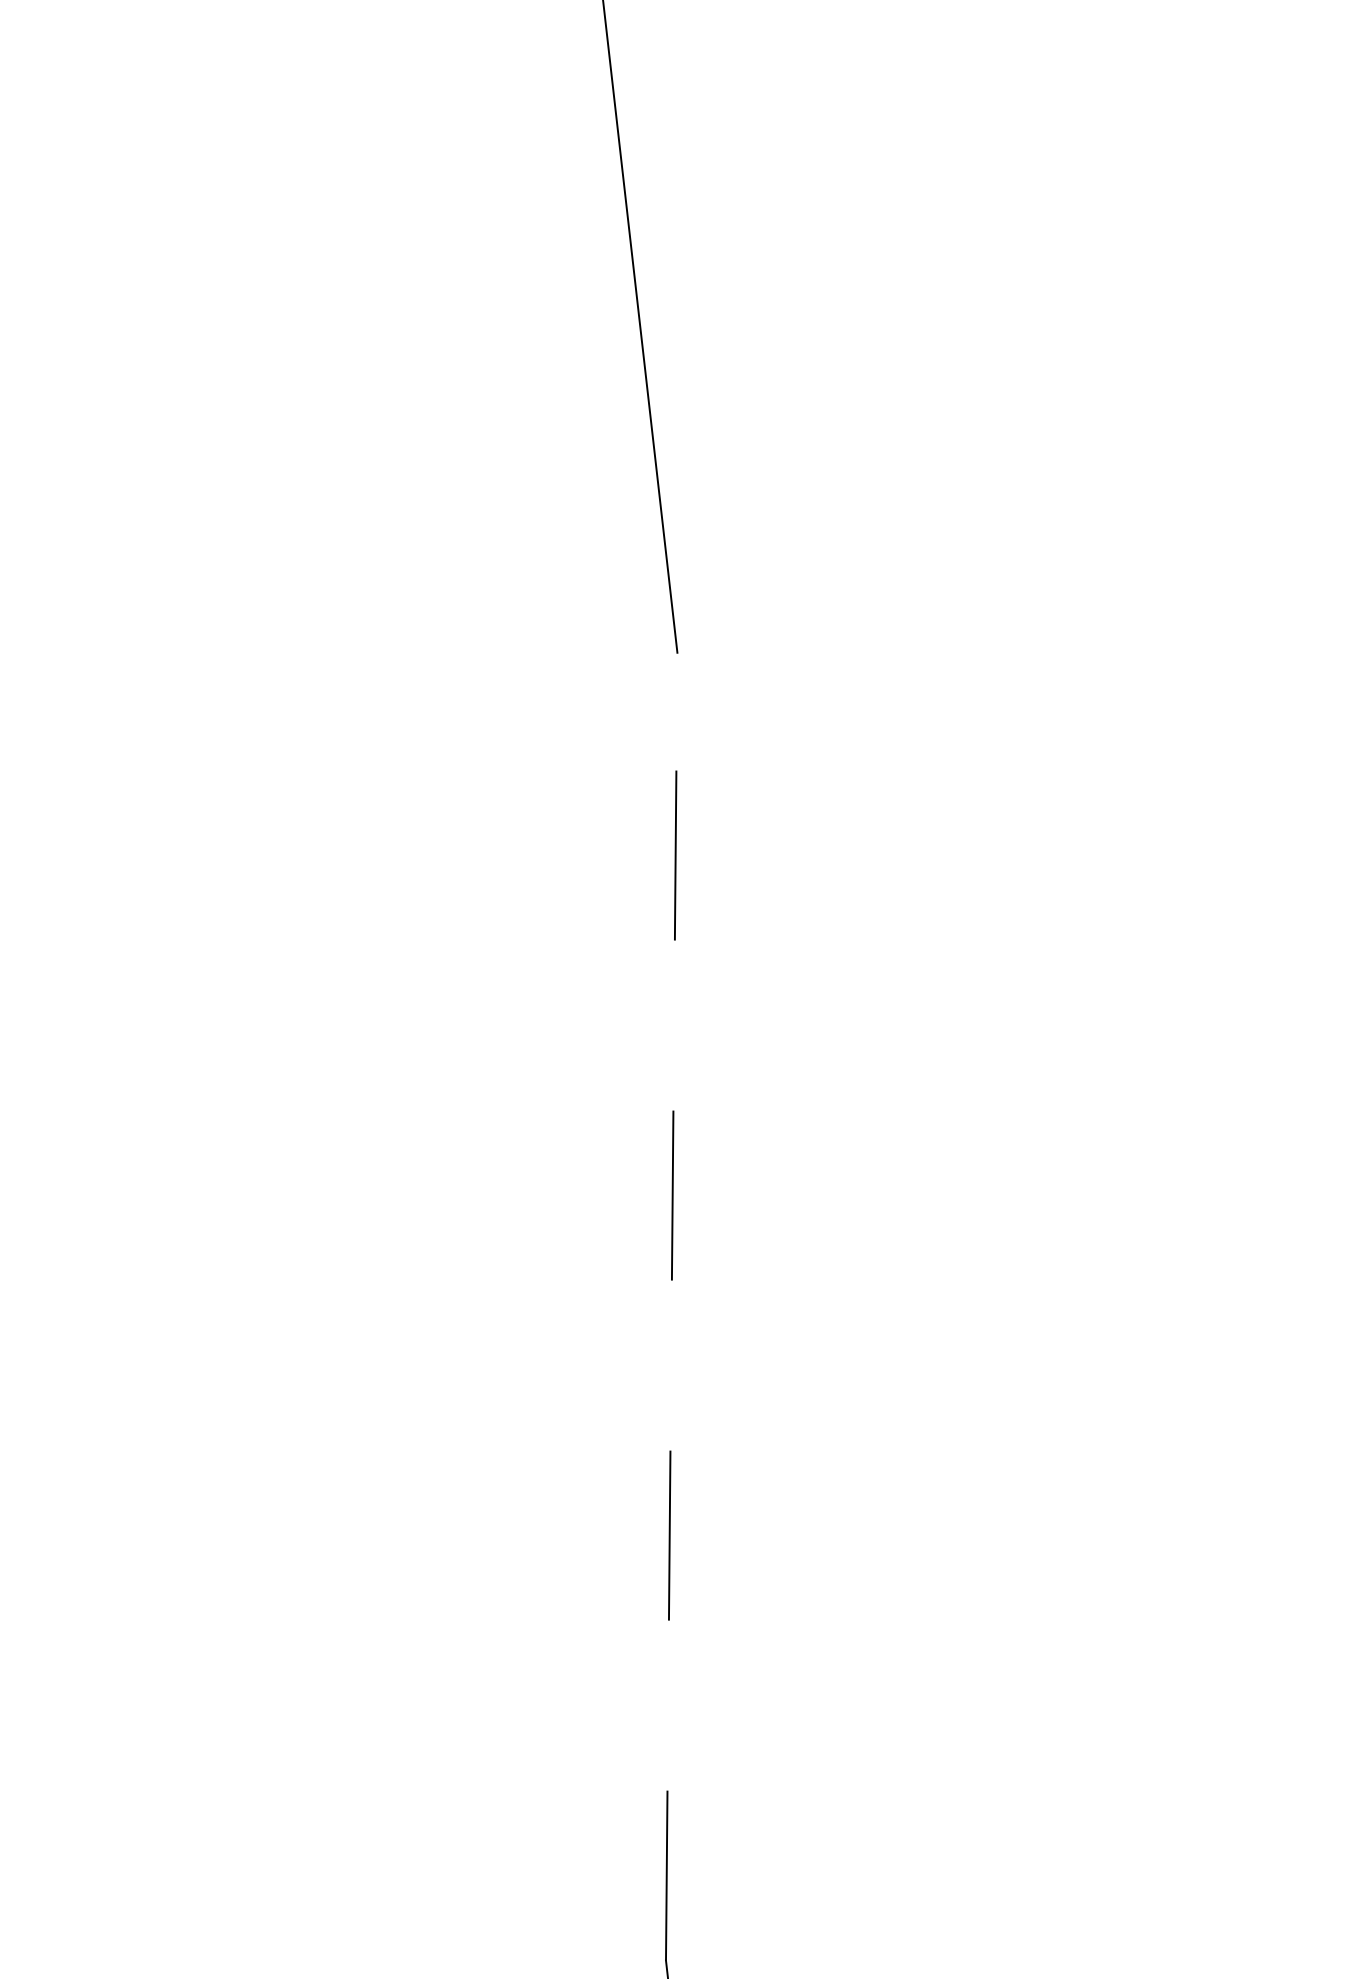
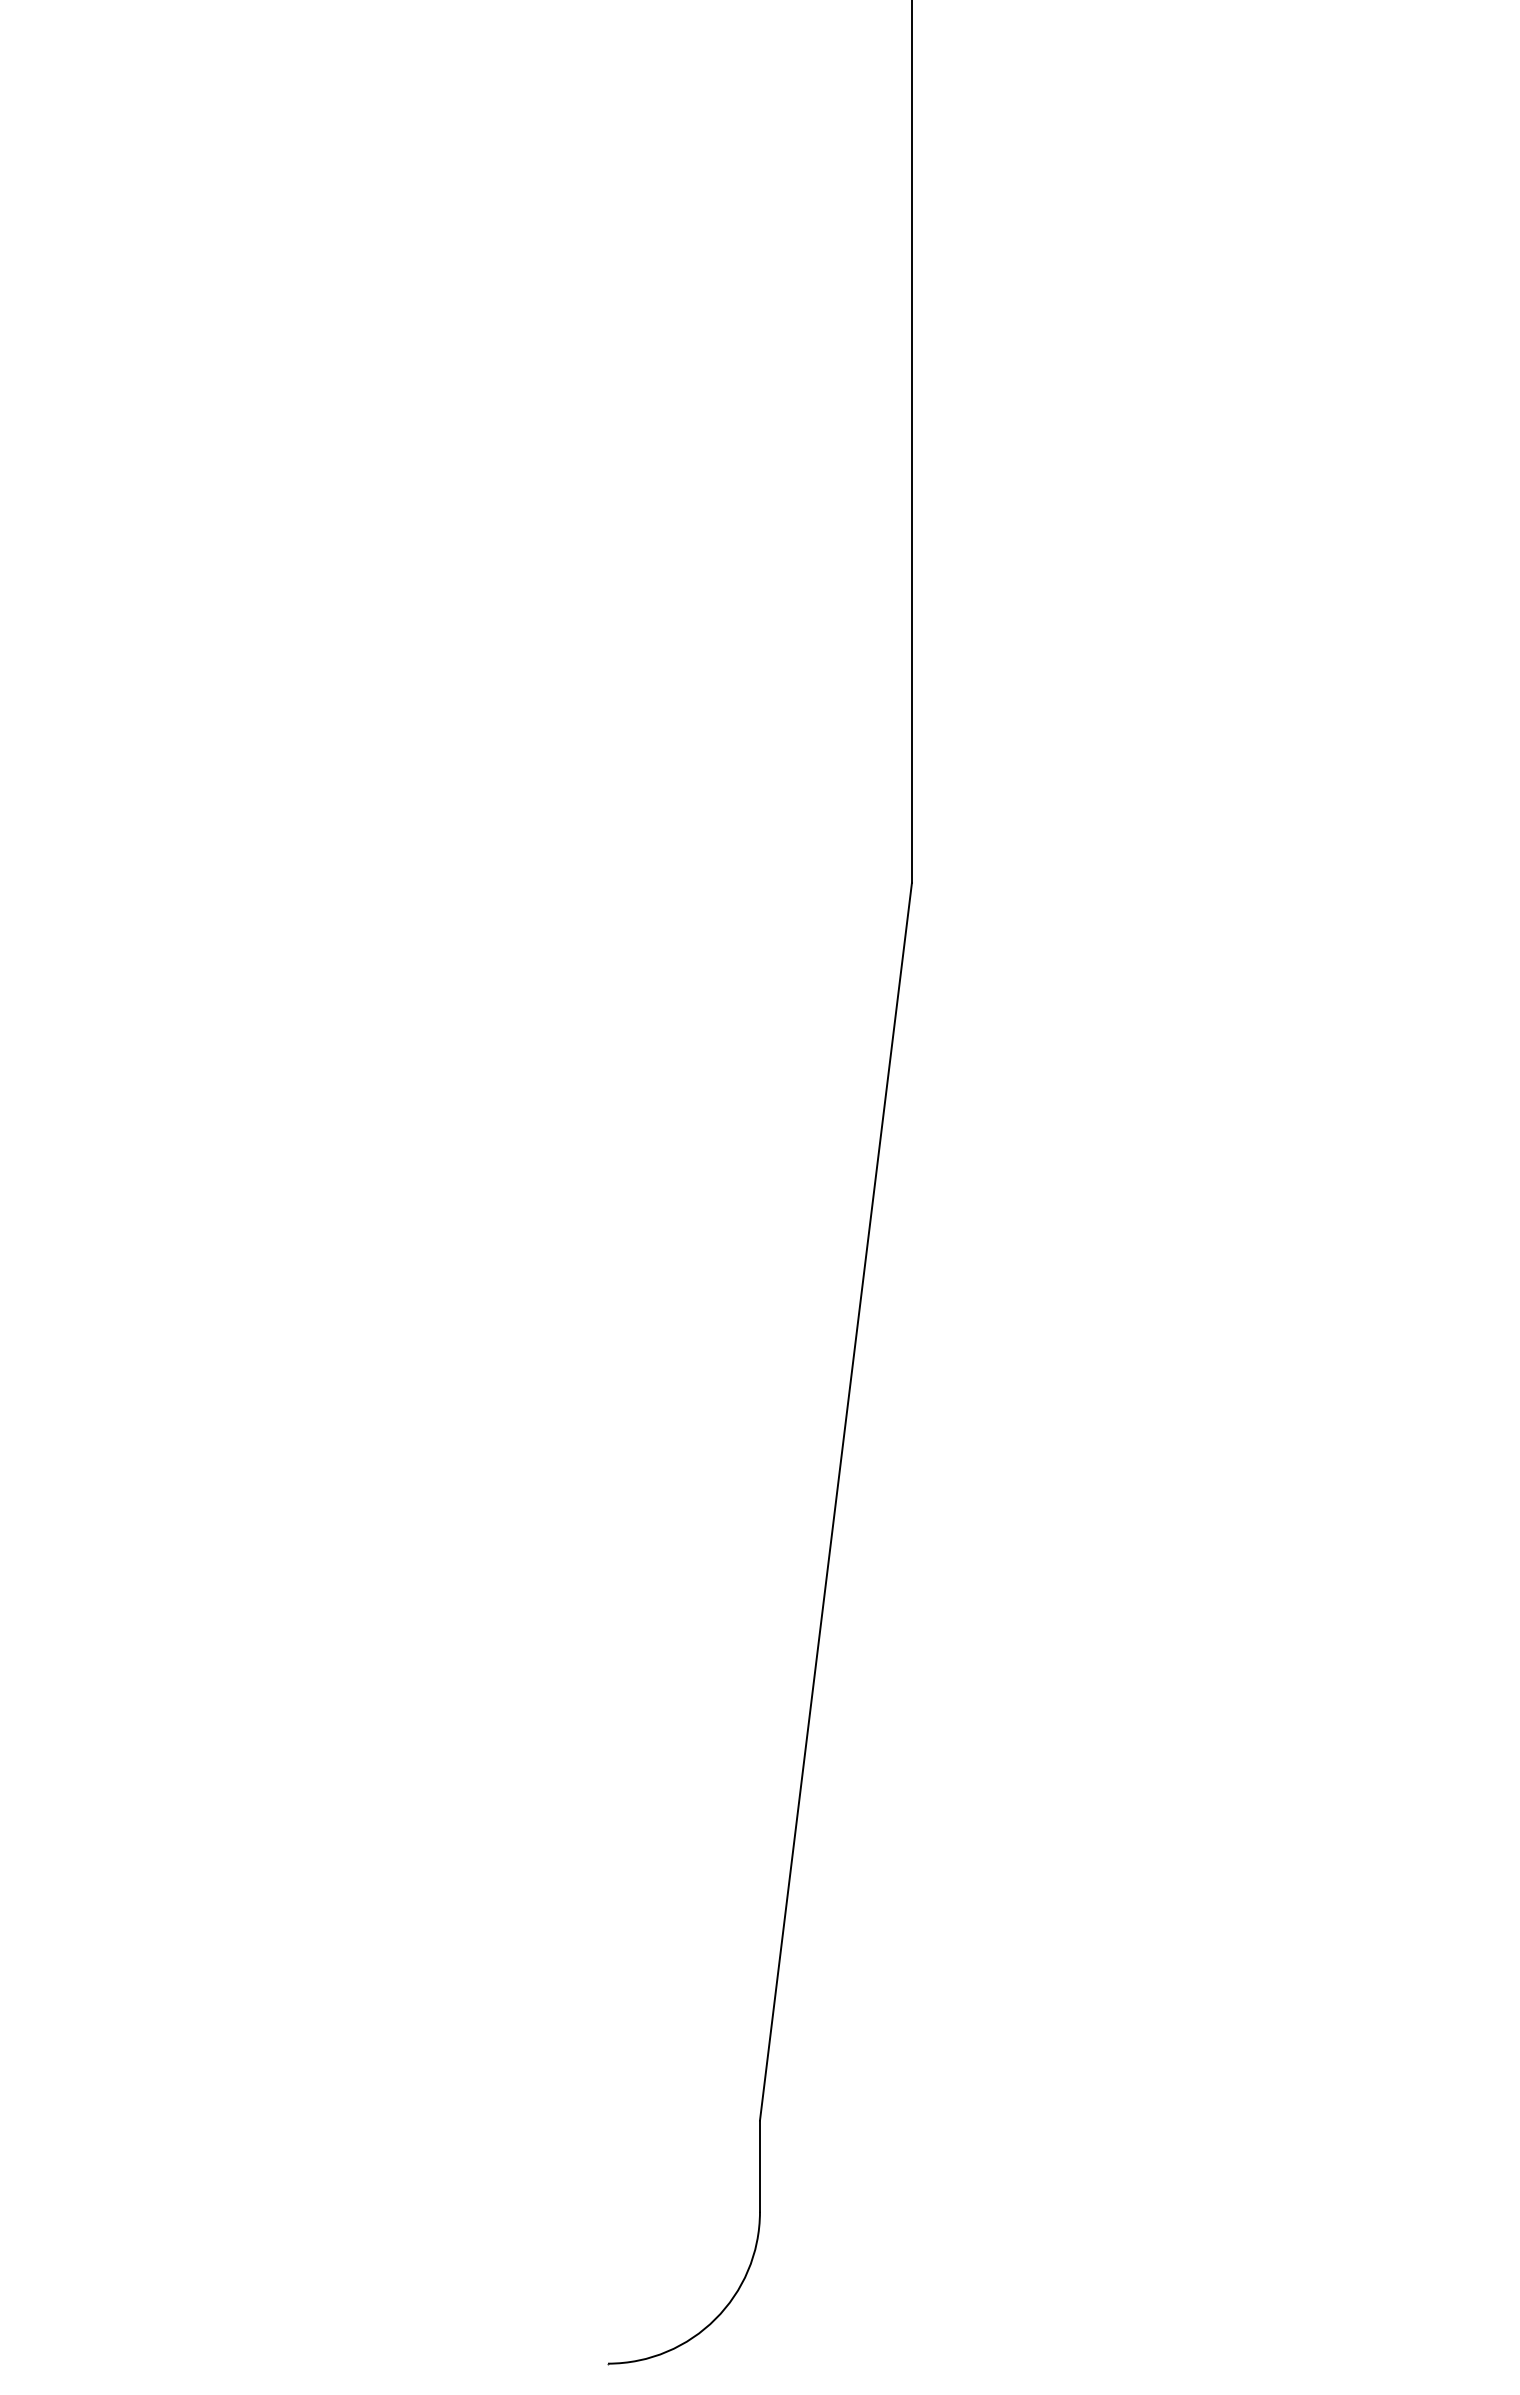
line: (672, 1306) -> (836, 1501), dashed -> solid

